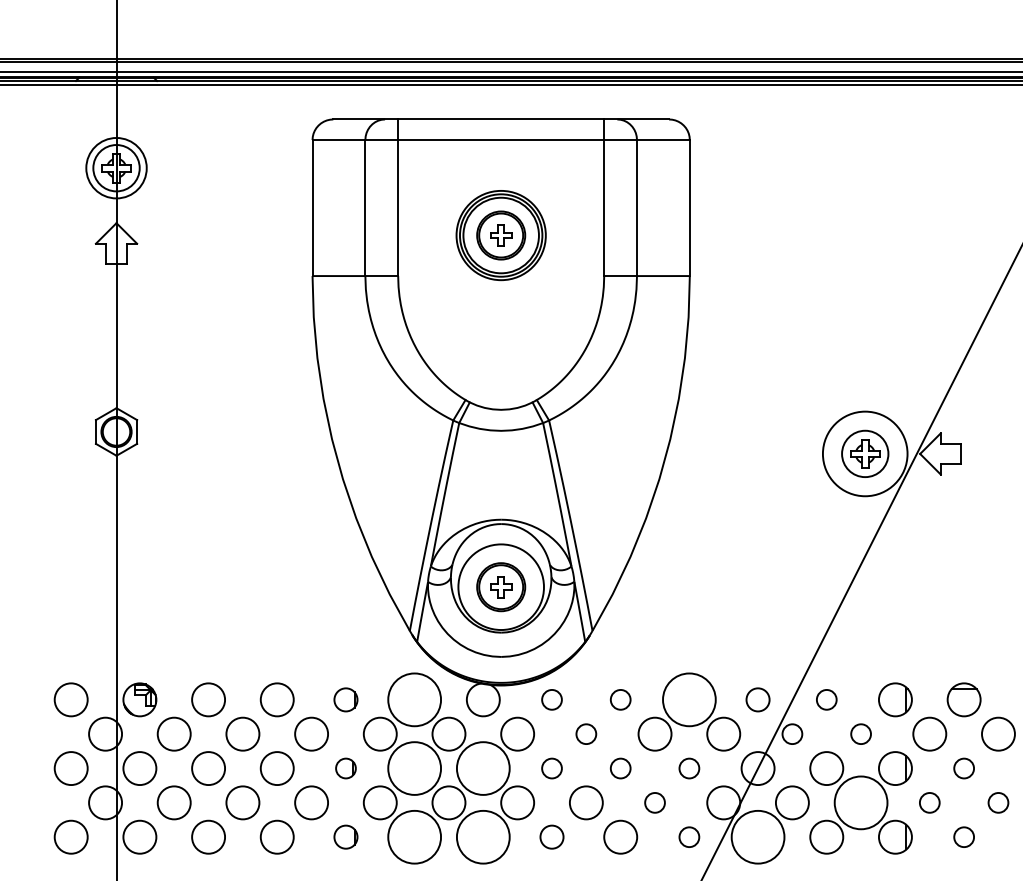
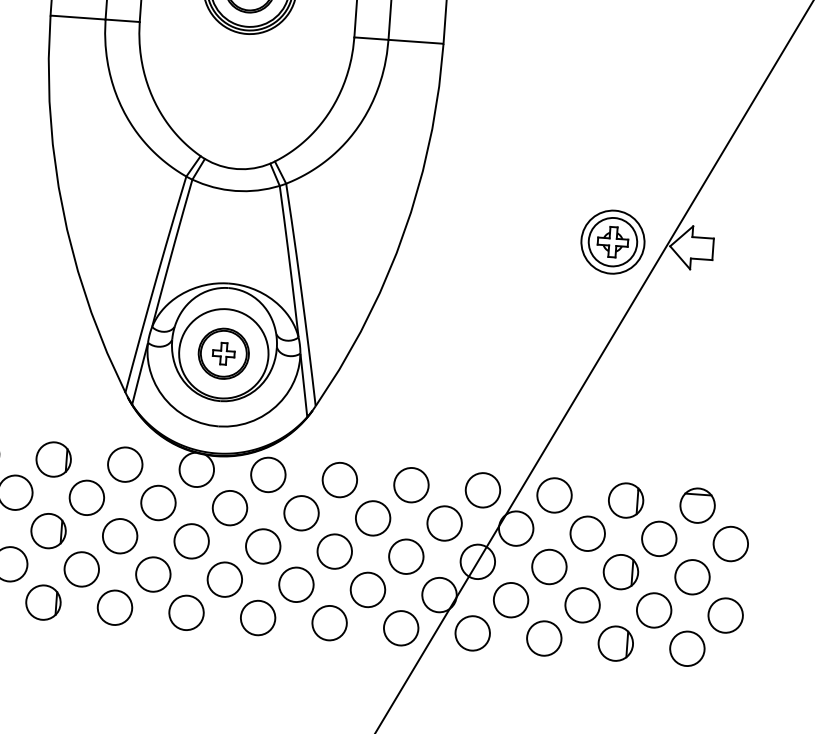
circle: (865, 453) -> (613, 241), size x0.71
part: (345, 699) -> (53, 459), size x1.43
circle: (414, 699) -> (125, 464), size x0.62
circle: (551, 699) -> (267, 474), size x1.67
circle: (620, 699) -> (339, 479), size x1.67
circle: (688, 699) -> (410, 484), size x0.62
circle: (757, 699) -> (482, 489), size x1.43
circle: (826, 699) -> (554, 495), size x1.67
circle: (585, 733) -> (300, 512), size x1.67
circle: (791, 733) -> (515, 527), size x1.67
circle: (860, 733) -> (587, 533), size x1.67
part: (345, 768) -> (48, 531), size x1.67
circle: (414, 768) -> (119, 536), size x0.62
circle: (482, 768) -> (190, 541), size x0.62
circle: (551, 768) -> (262, 546), size x1.67
circle: (620, 768) -> (334, 551), size x1.67
circle: (688, 768) -> (405, 556), size x1.67
circle: (963, 768) -> (691, 577), size x1.67
circle: (654, 802) -> (367, 589), size x1.67
circle: (860, 802) -> (582, 604), size x0.62
circle: (929, 802) -> (653, 610), size x1.67
circle: (998, 802) -> (725, 615), size x1.67
part: (345, 836) -> (43, 601), size x1.43
circle: (414, 836) -> (114, 607), size x0.62
circle: (482, 836) -> (185, 612), size x0.62
circle: (551, 836) -> (257, 617), size x1.43
circle: (688, 836) -> (400, 627), size x1.67
circle: (757, 836) -> (472, 632), size x0.62
circle: (963, 836) -> (686, 647), size x1.67

